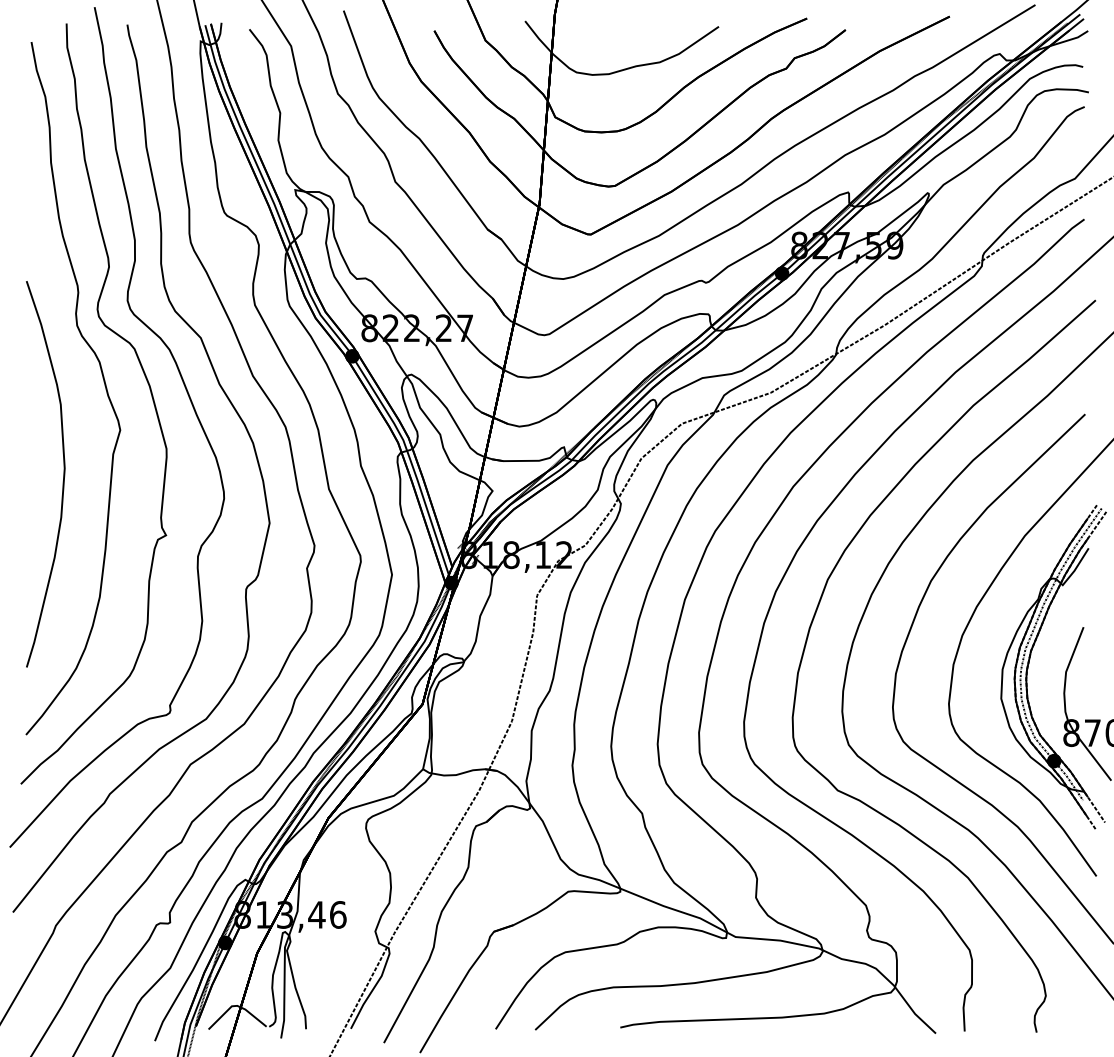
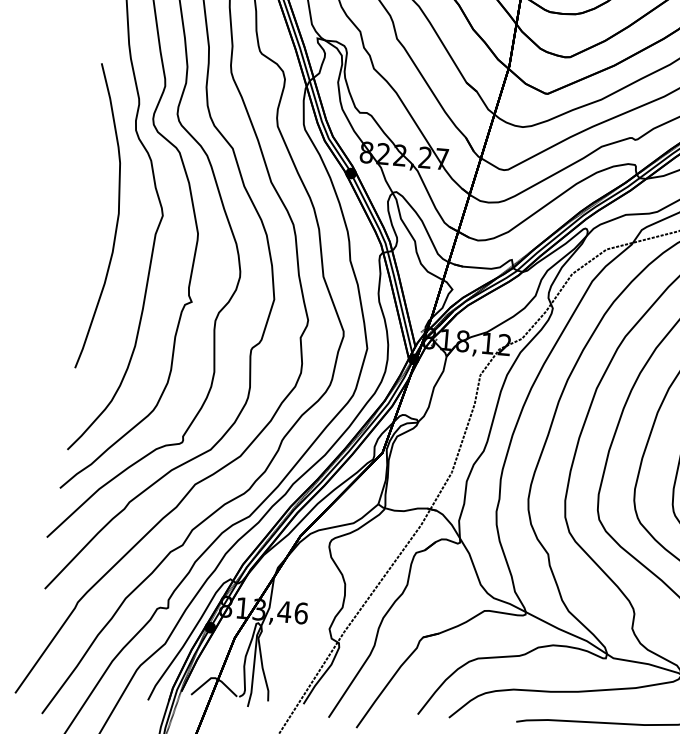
part: (63, 474) -> (117, 218), moved

